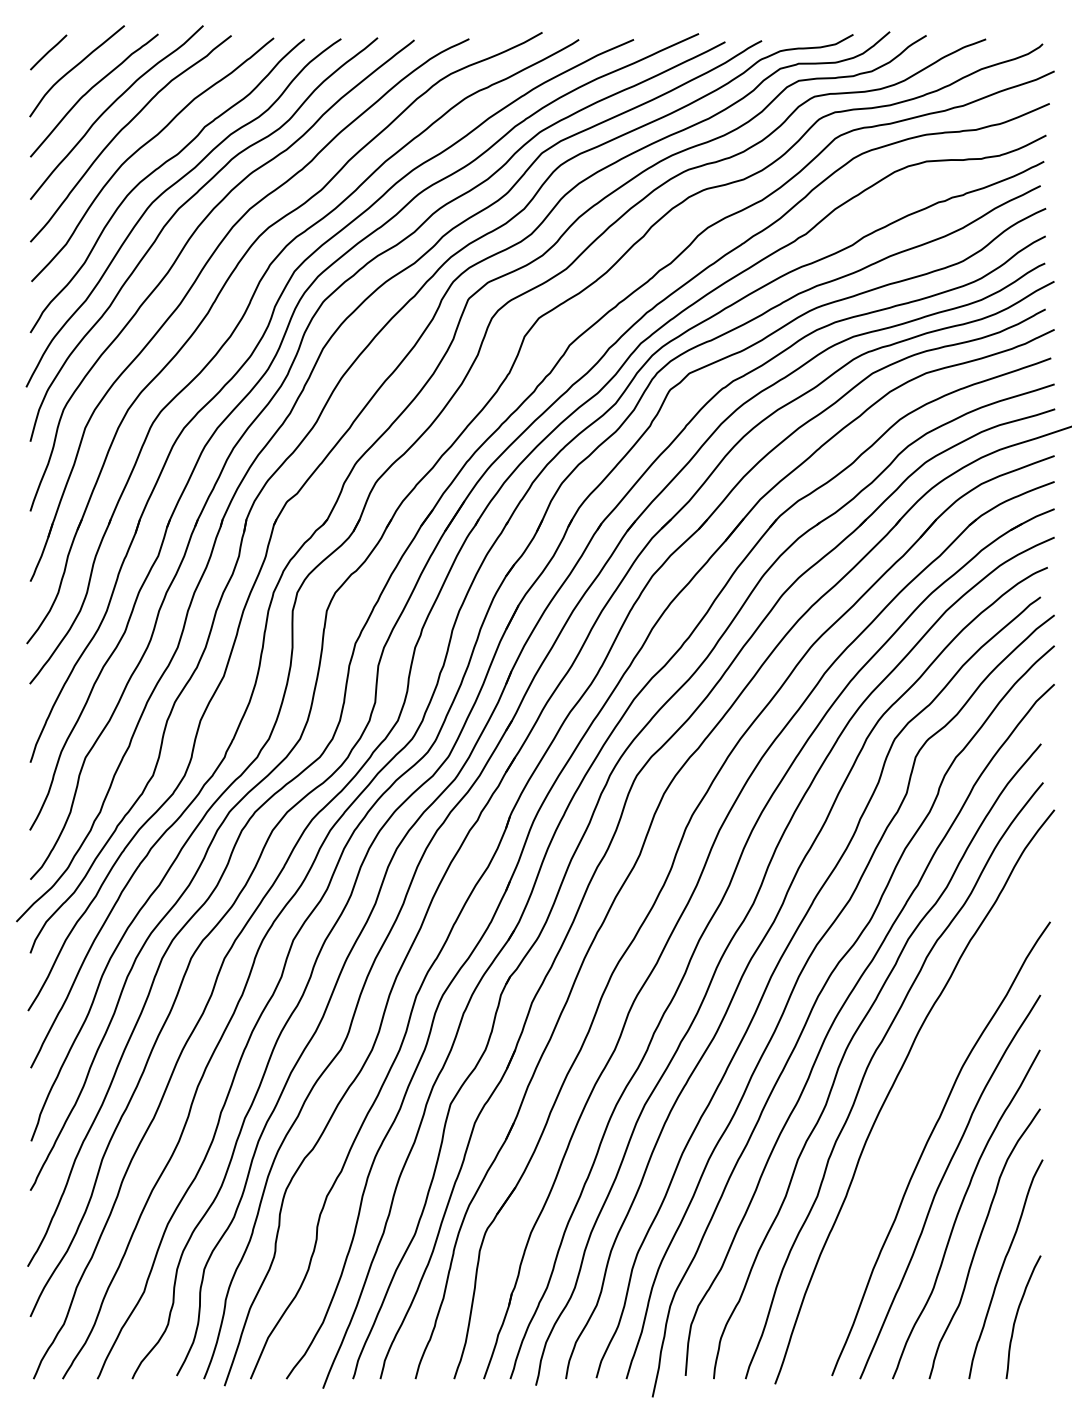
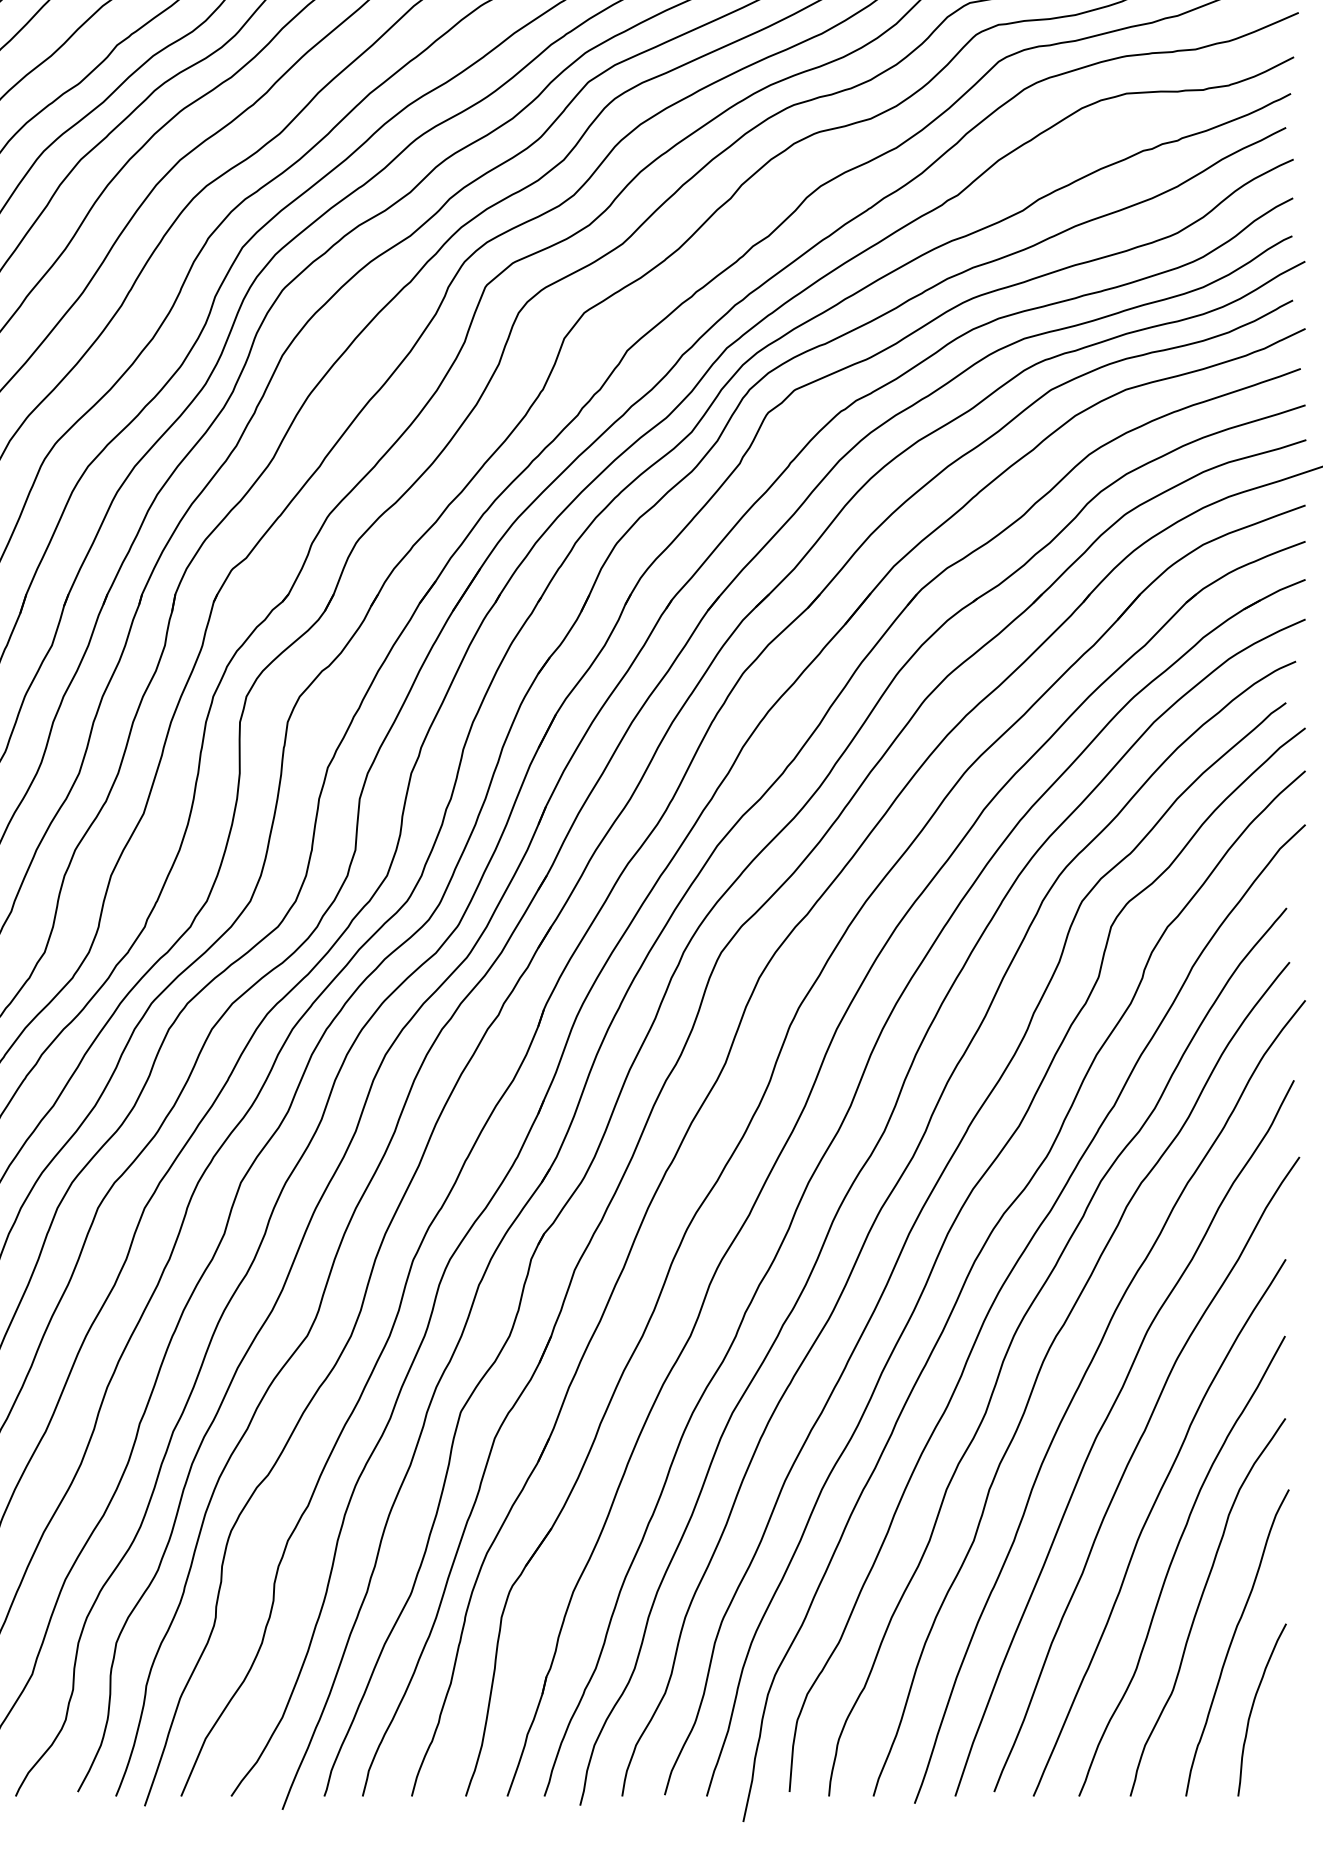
curve: (910, 1114) -> (1103, 1426), added

